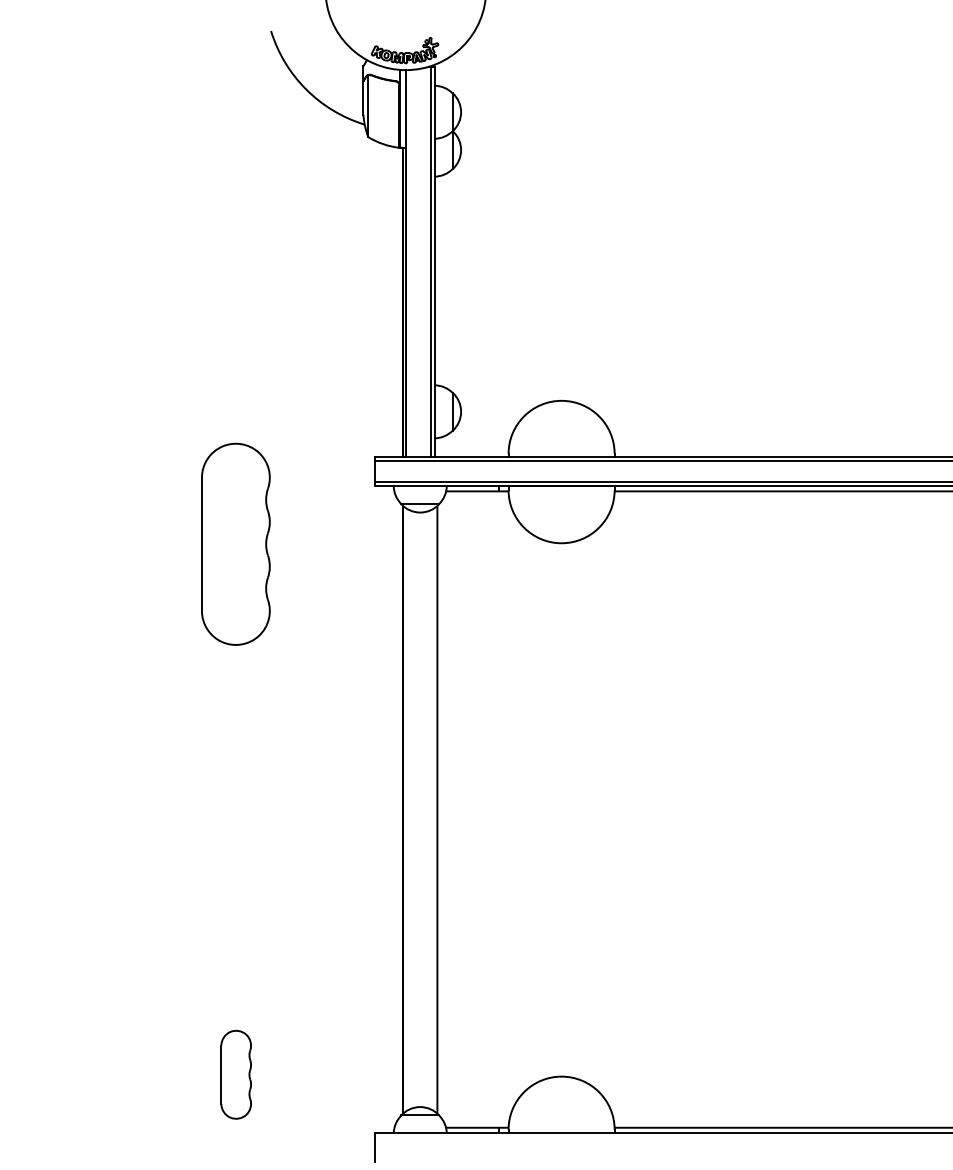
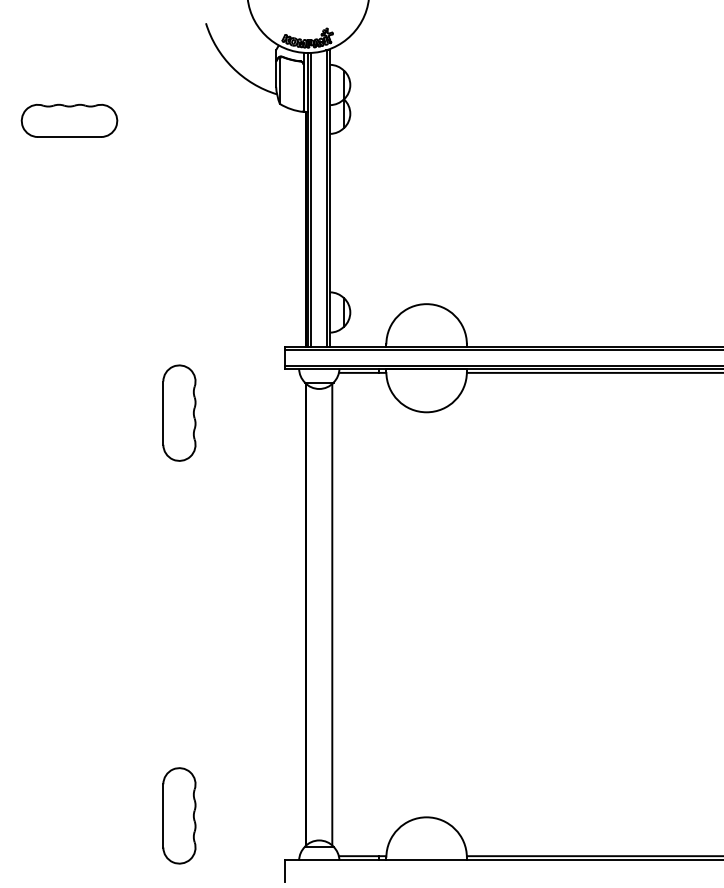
part: (91, 159) -> (69, 120), added
line: (409, 263) -> (311, 199), added
part: (236, 544) -> (179, 413), size x0.62
part: (236, 1074) -> (179, 815), size x1.43

